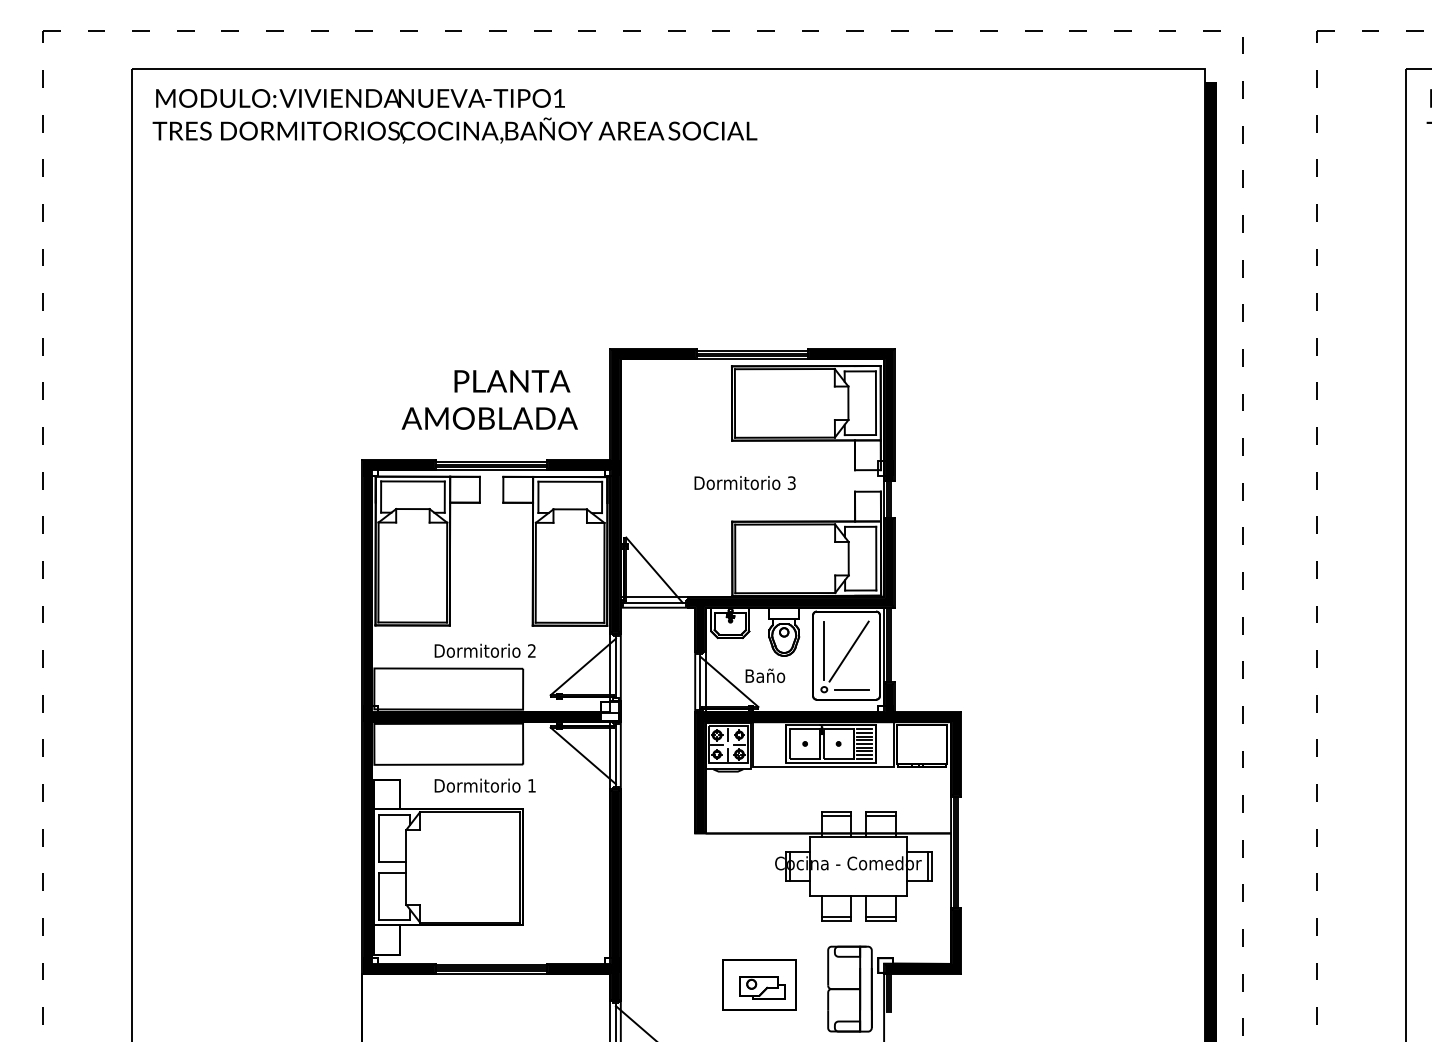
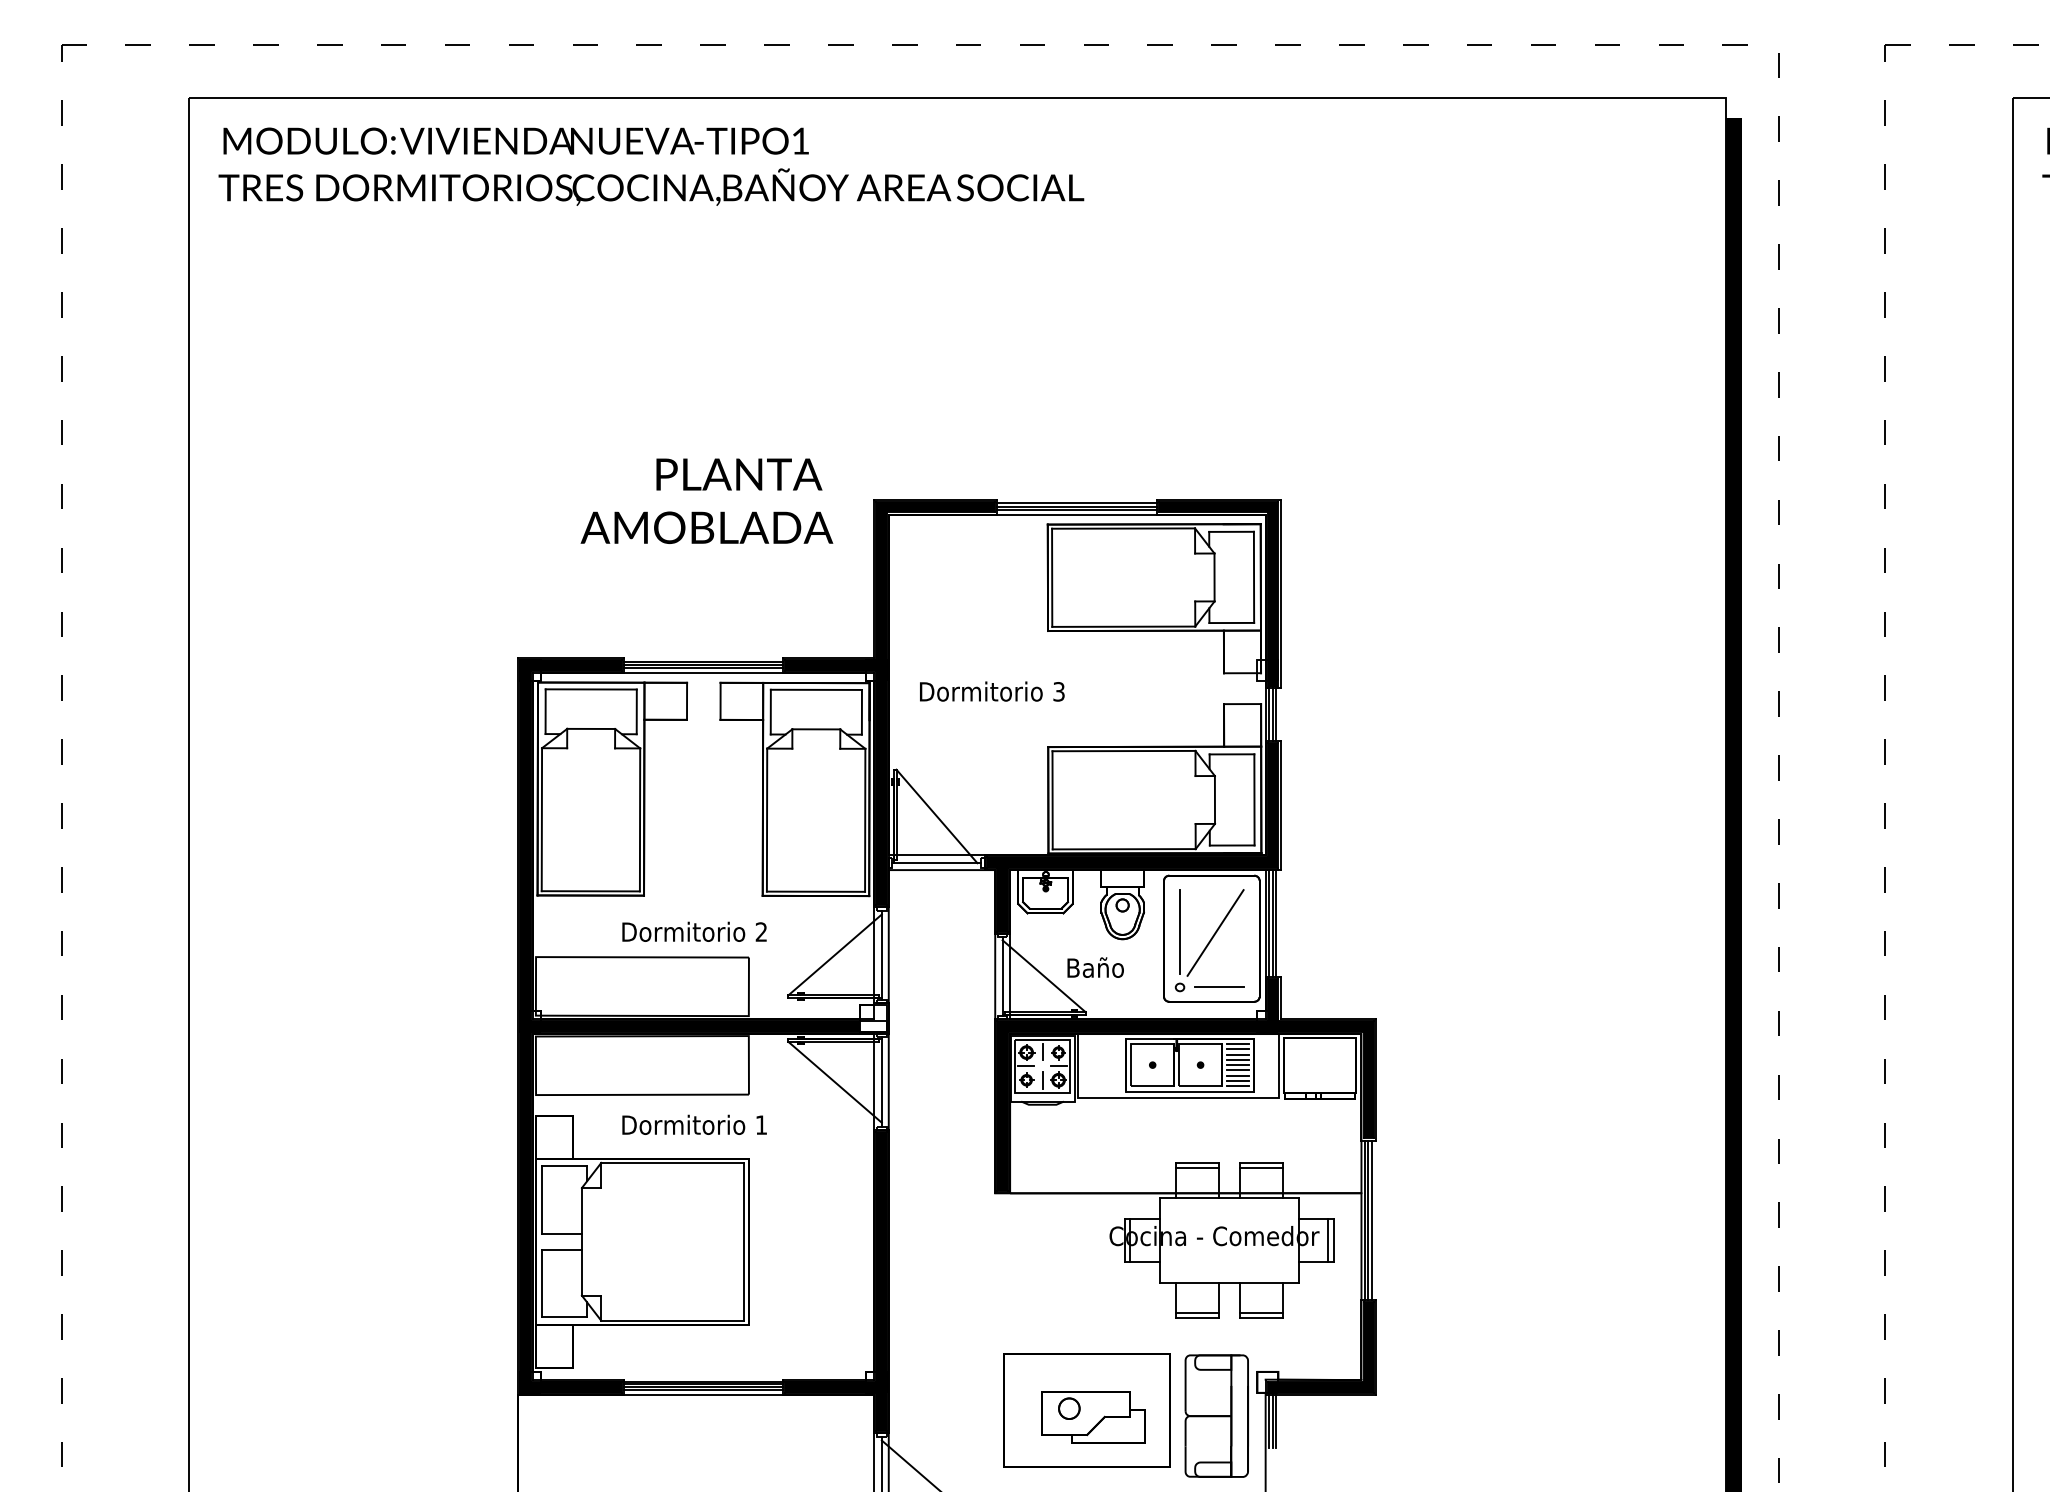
text: (489, 399) -> (706, 500), moved
text: (744, 482) -> (991, 690), moved
part: (759, 984) -> (1087, 1409), size x1.6

